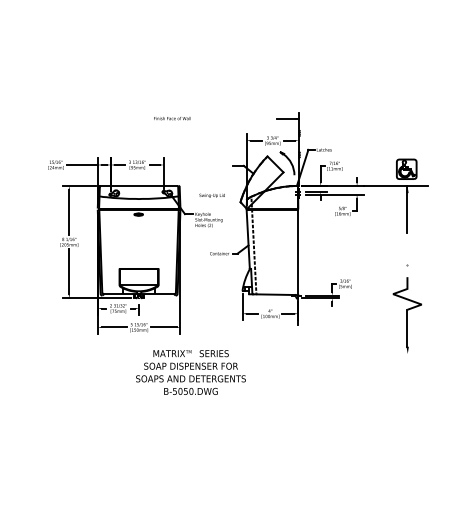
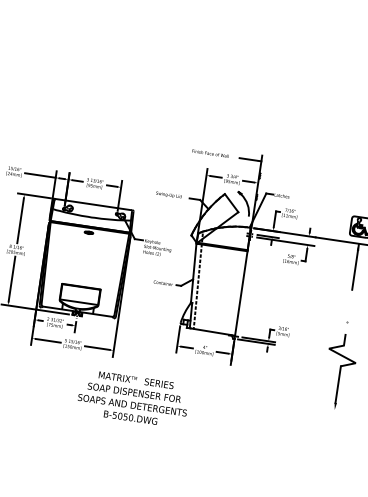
text: (172, 118) -> (210, 153), moved
text: (211, 195) -> (168, 194), moved
text: (190, 372) -> (132, 398), moved

